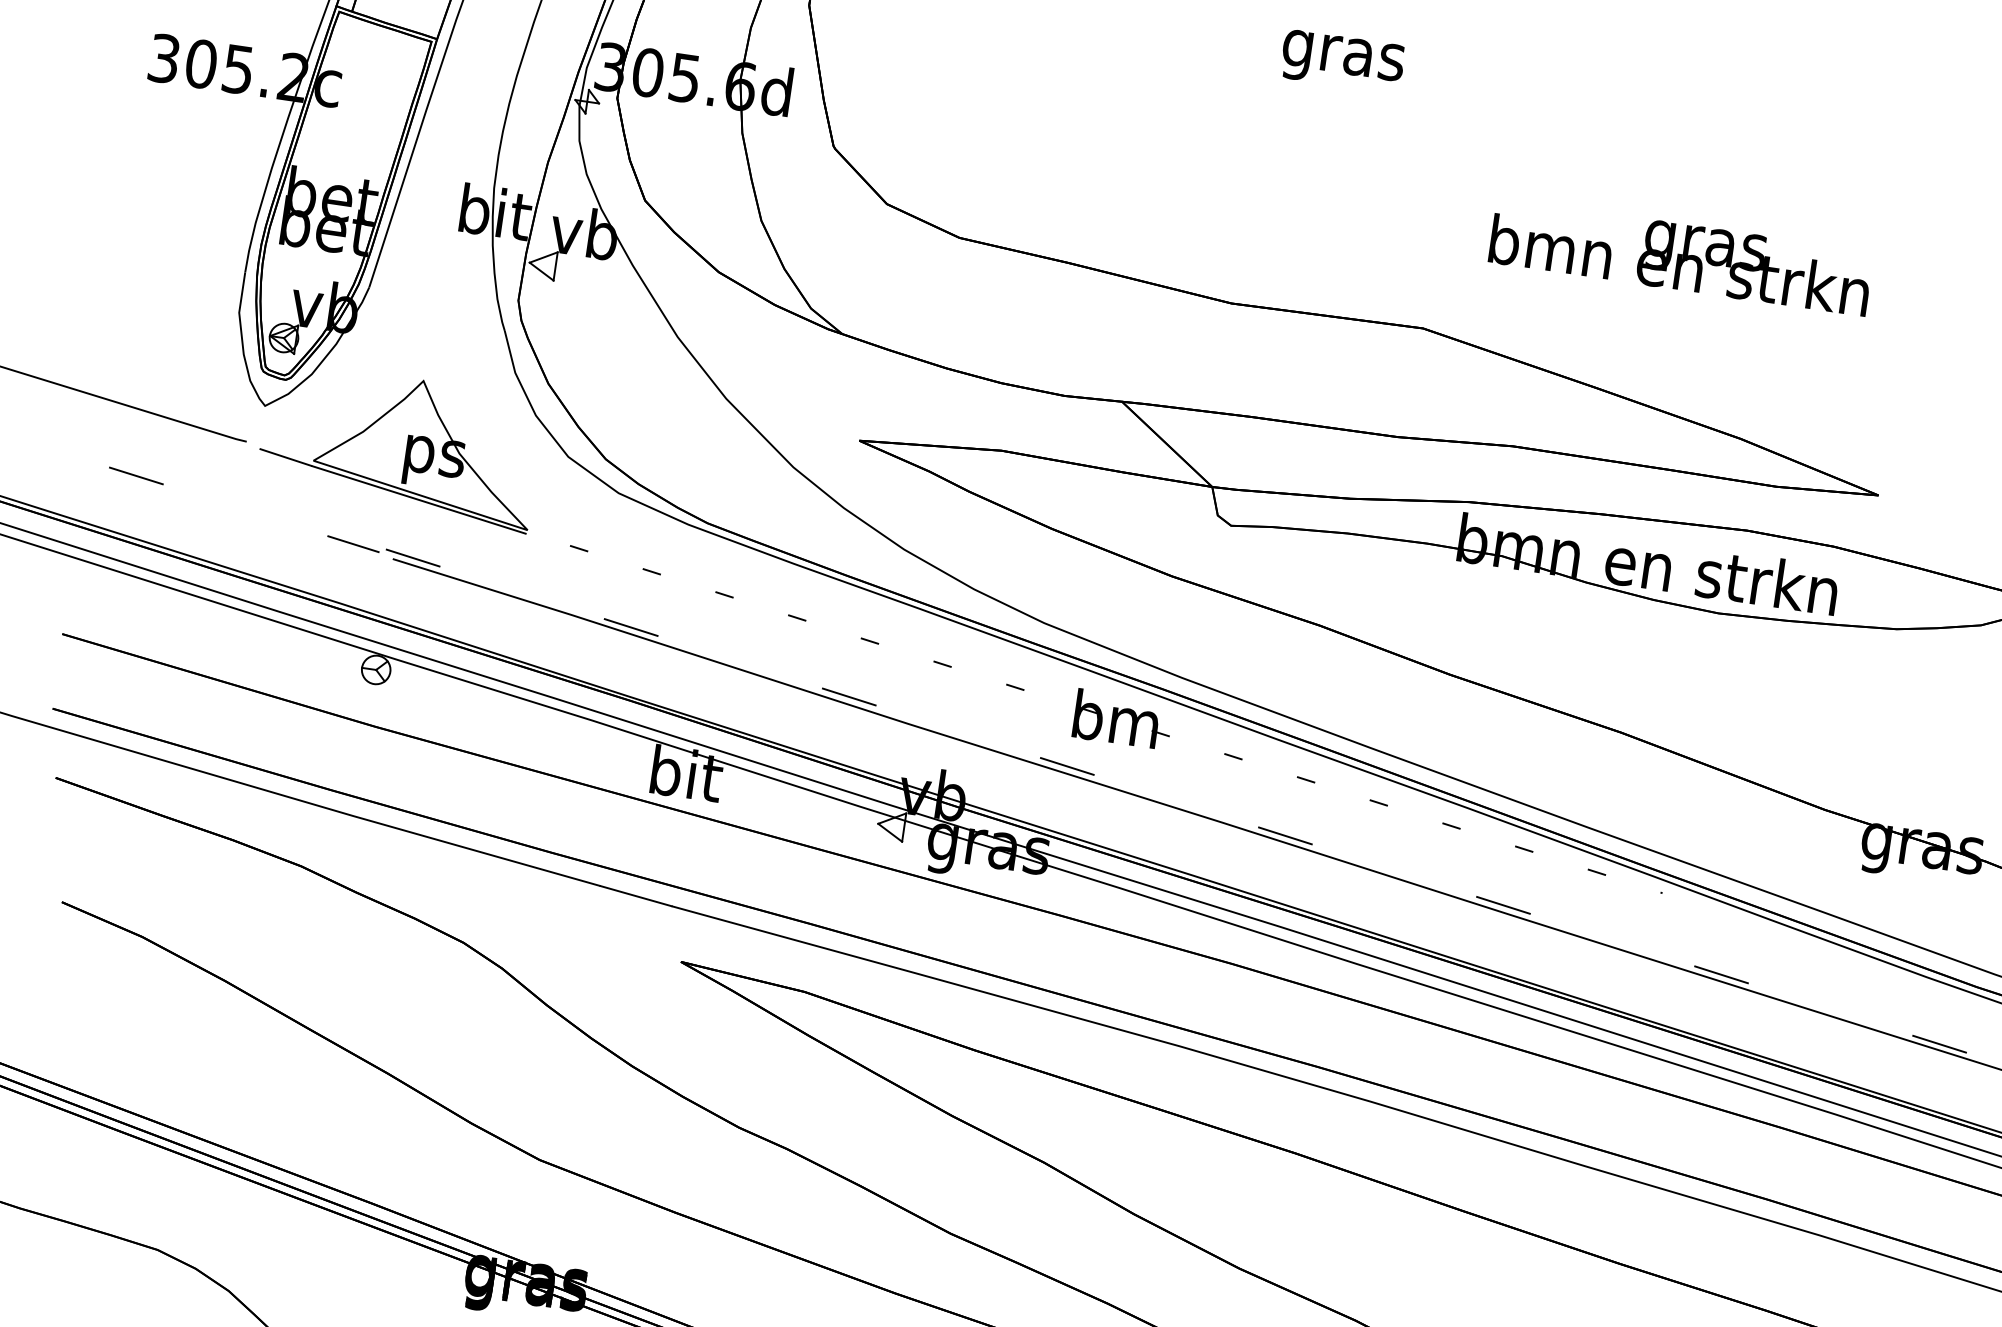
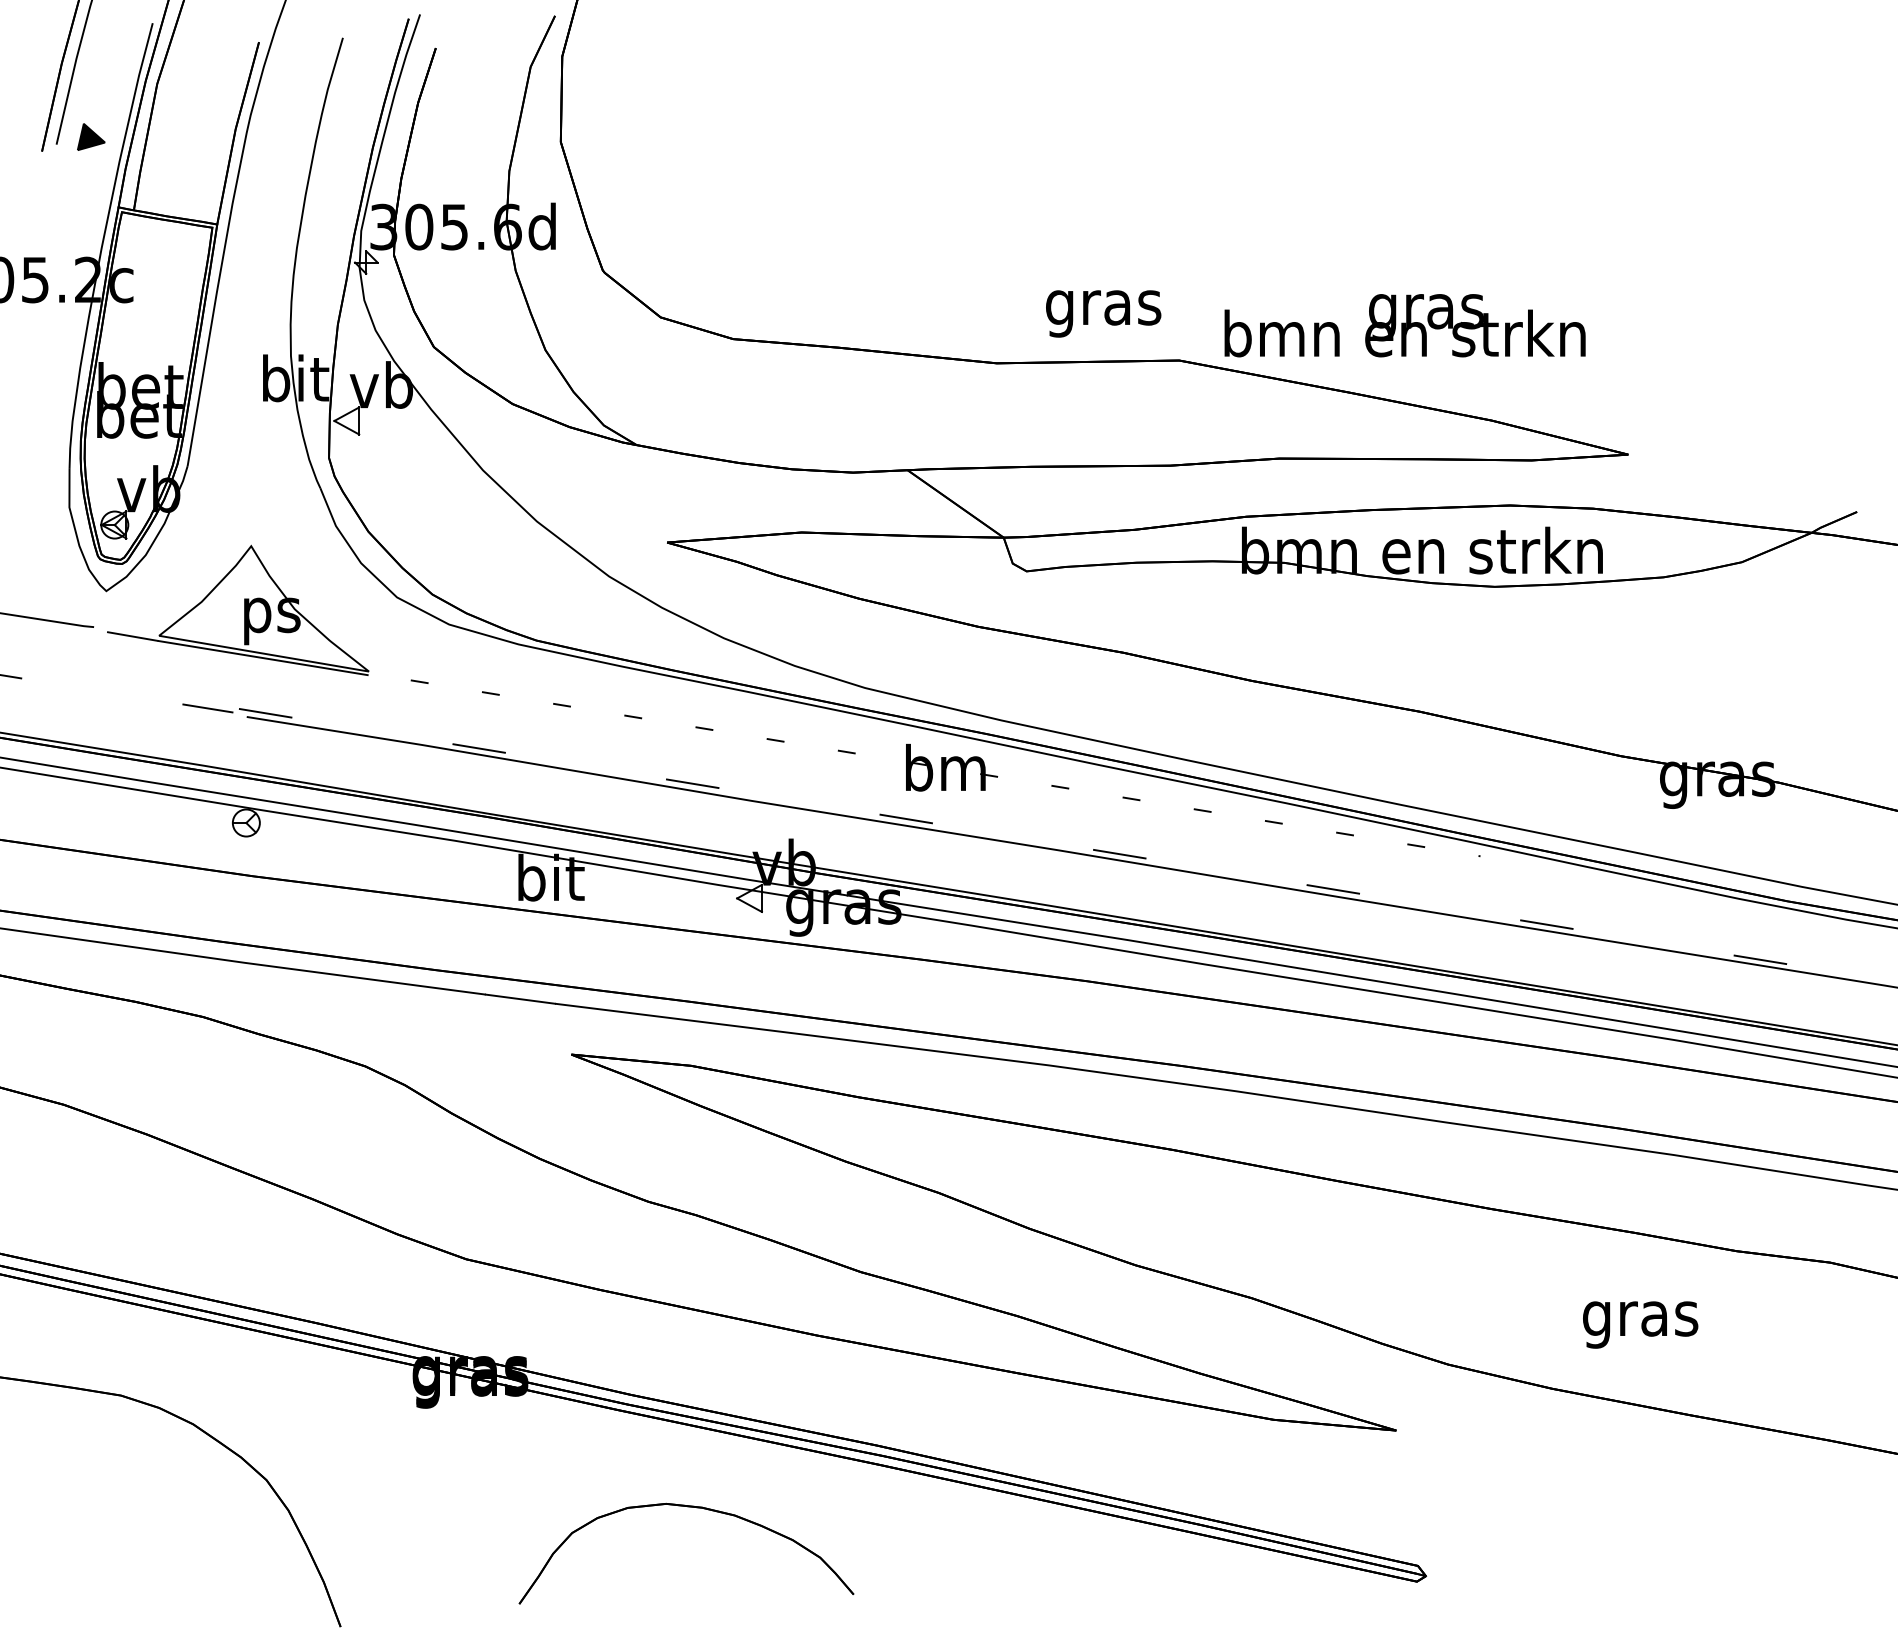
text: (1342, 61) -> (1103, 313), moved
text: (1680, 256) -> (1404, 325), moved

